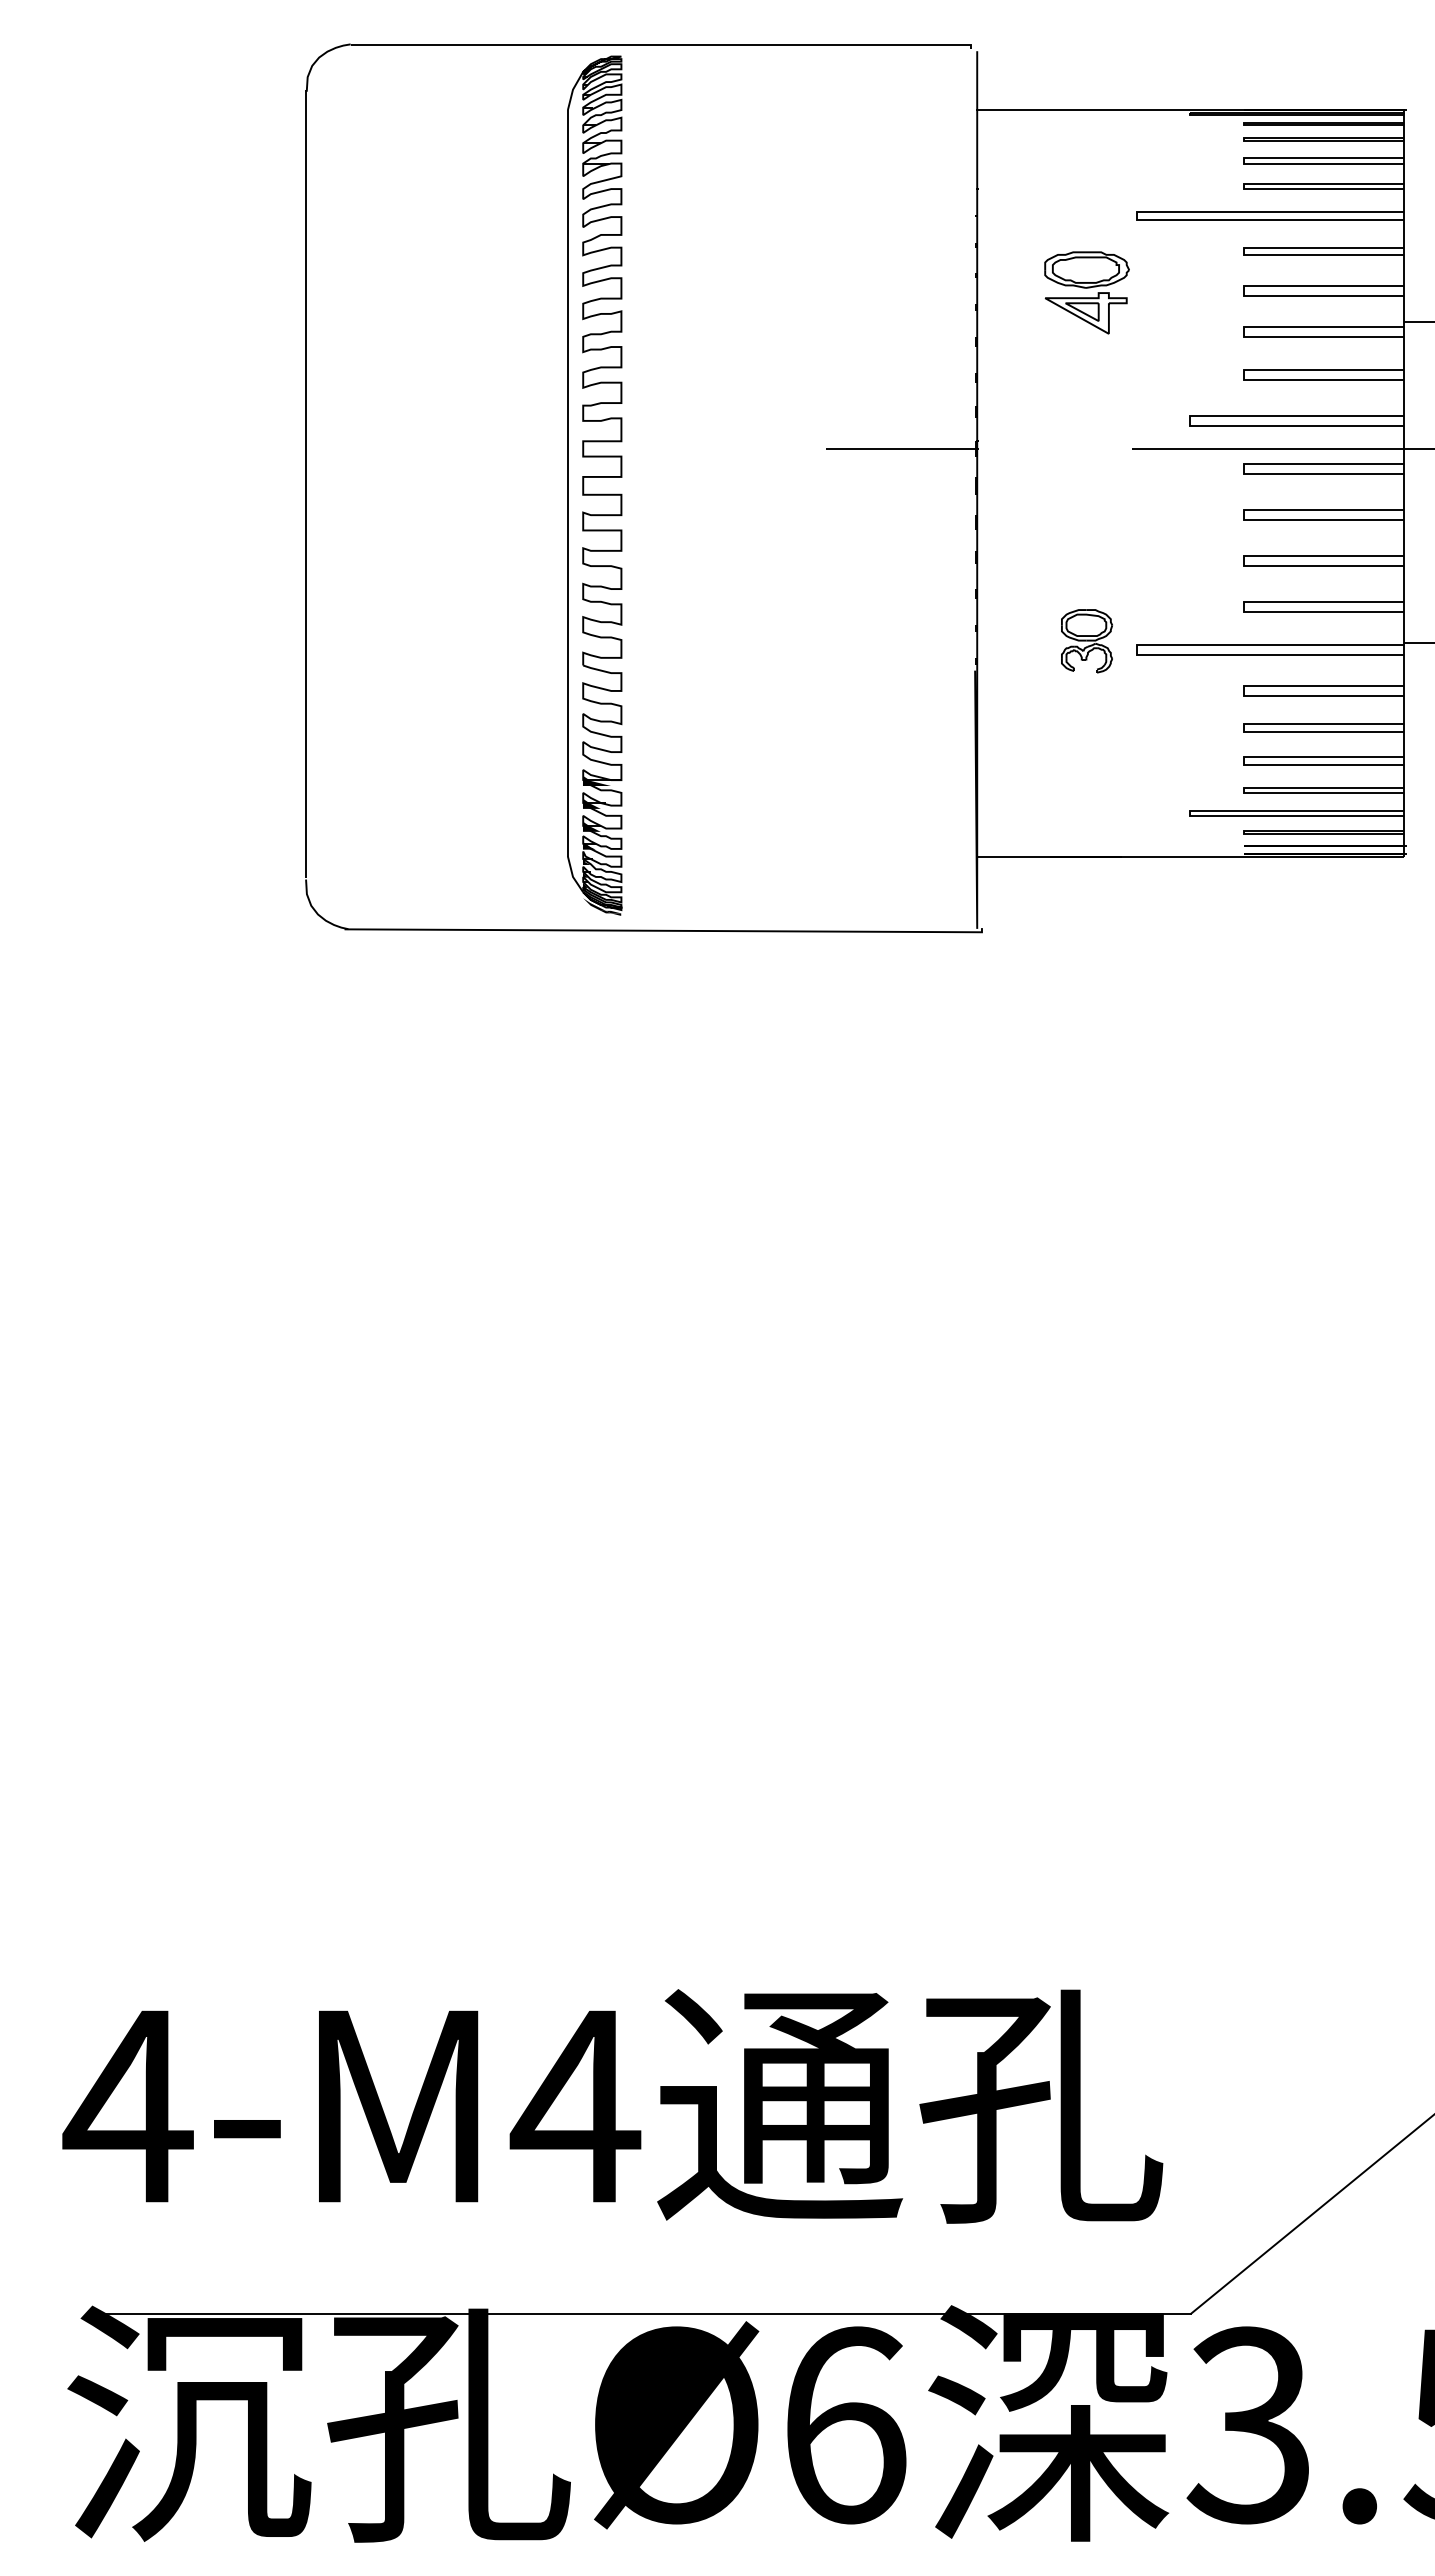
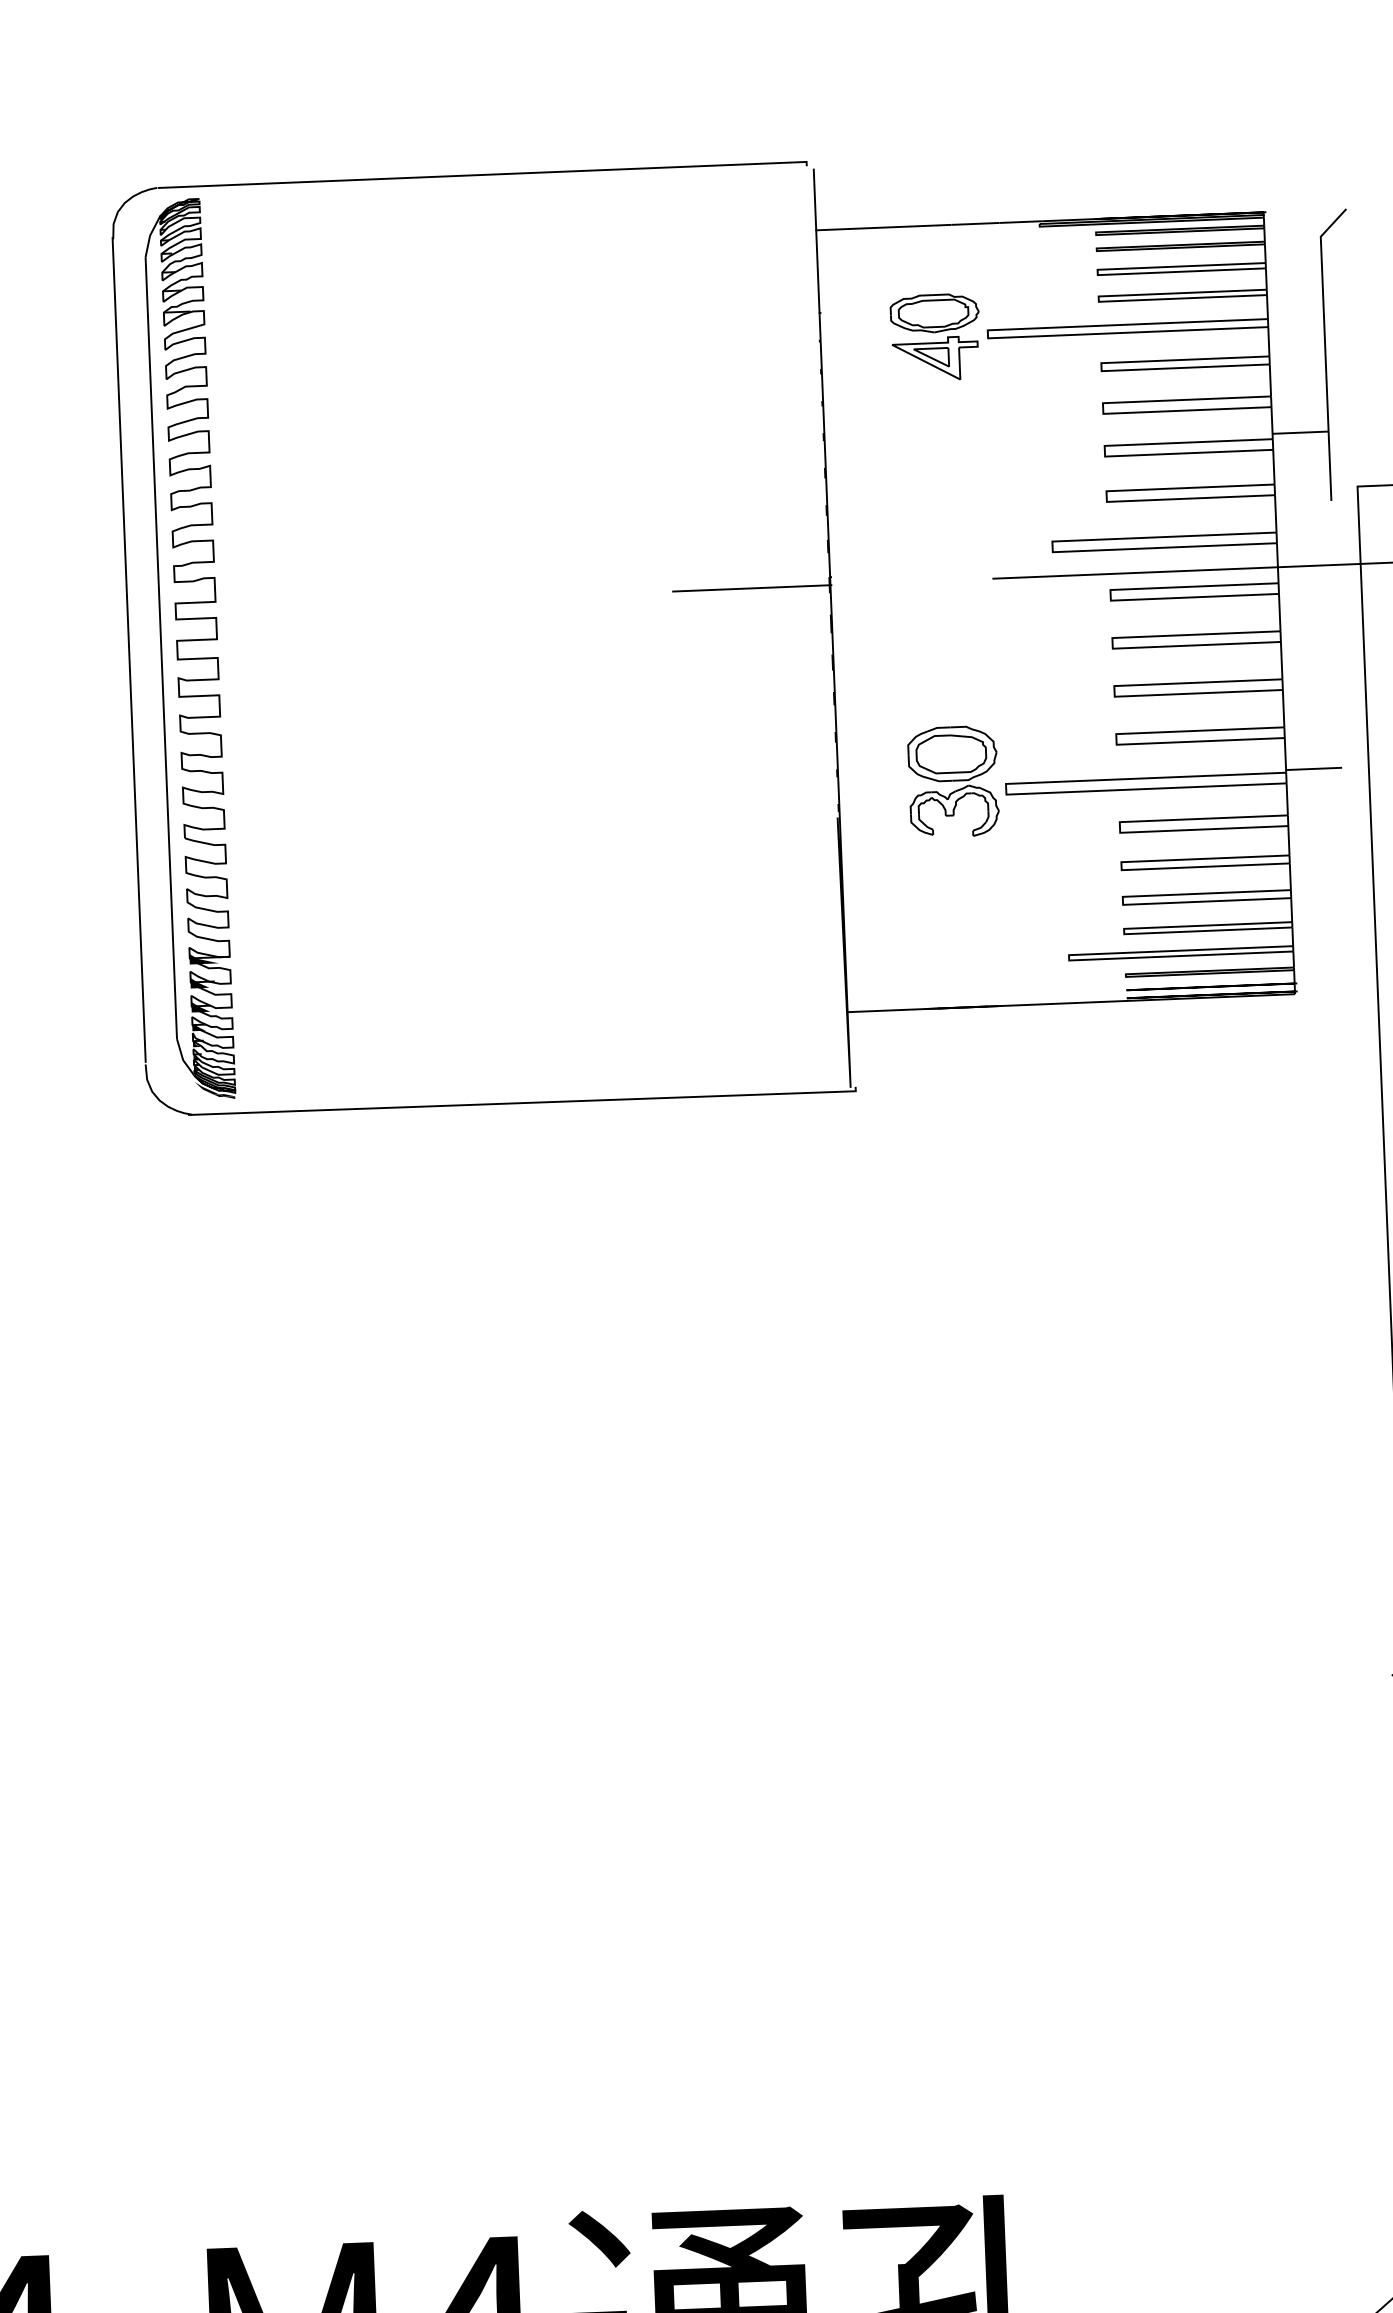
part: (1086, 292) -> (935, 337), moved
part: (594, 477) -> (188, 640), moved
part: (1086, 641) -> (953, 782), size x1.67

